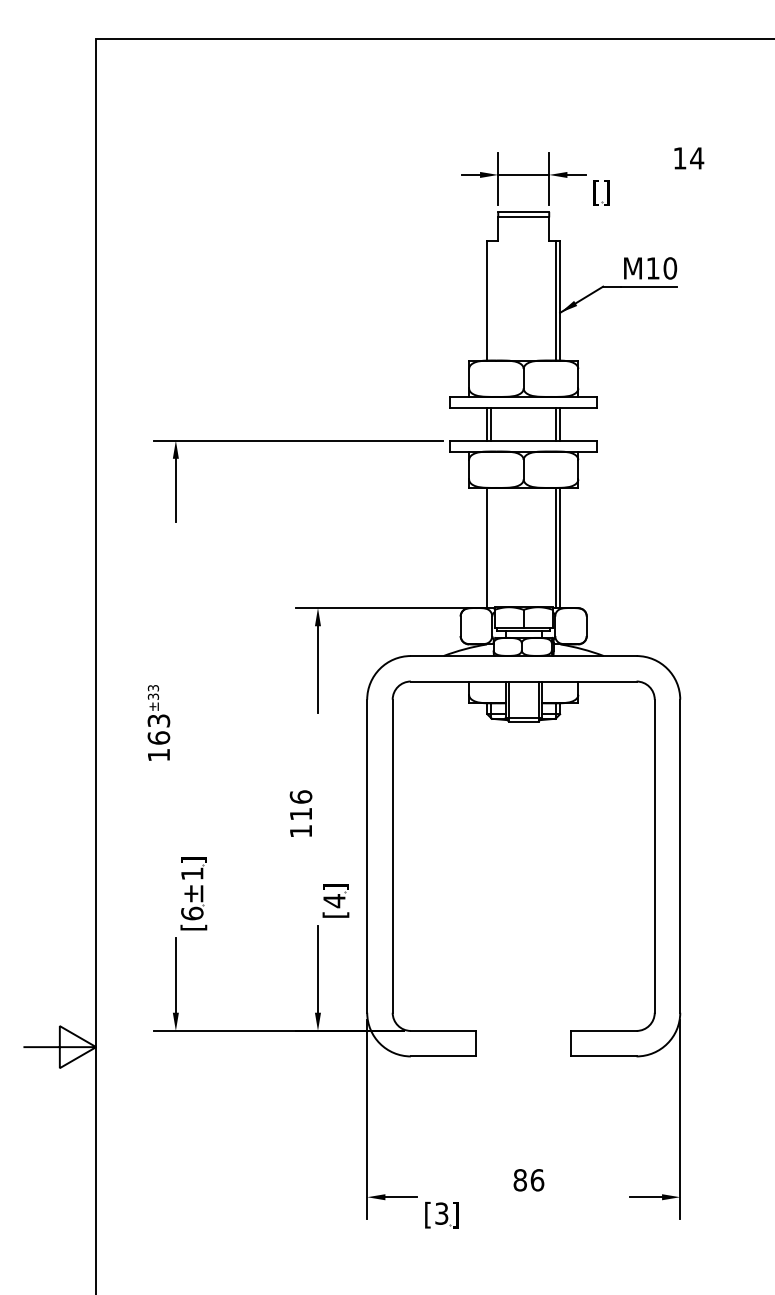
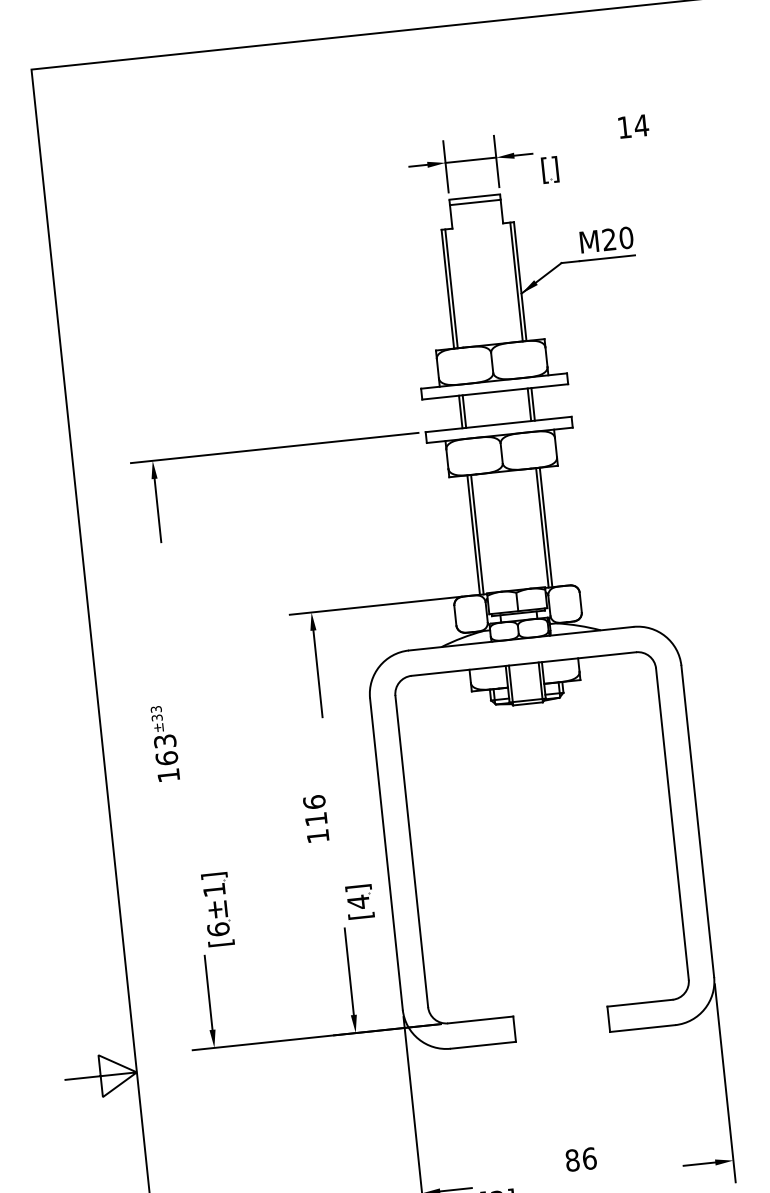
text: (652, 268) -> (608, 239), M10 -> M20
line: (491, 300) -> (451, 288), added
line: (491, 547) -> (477, 534), added

